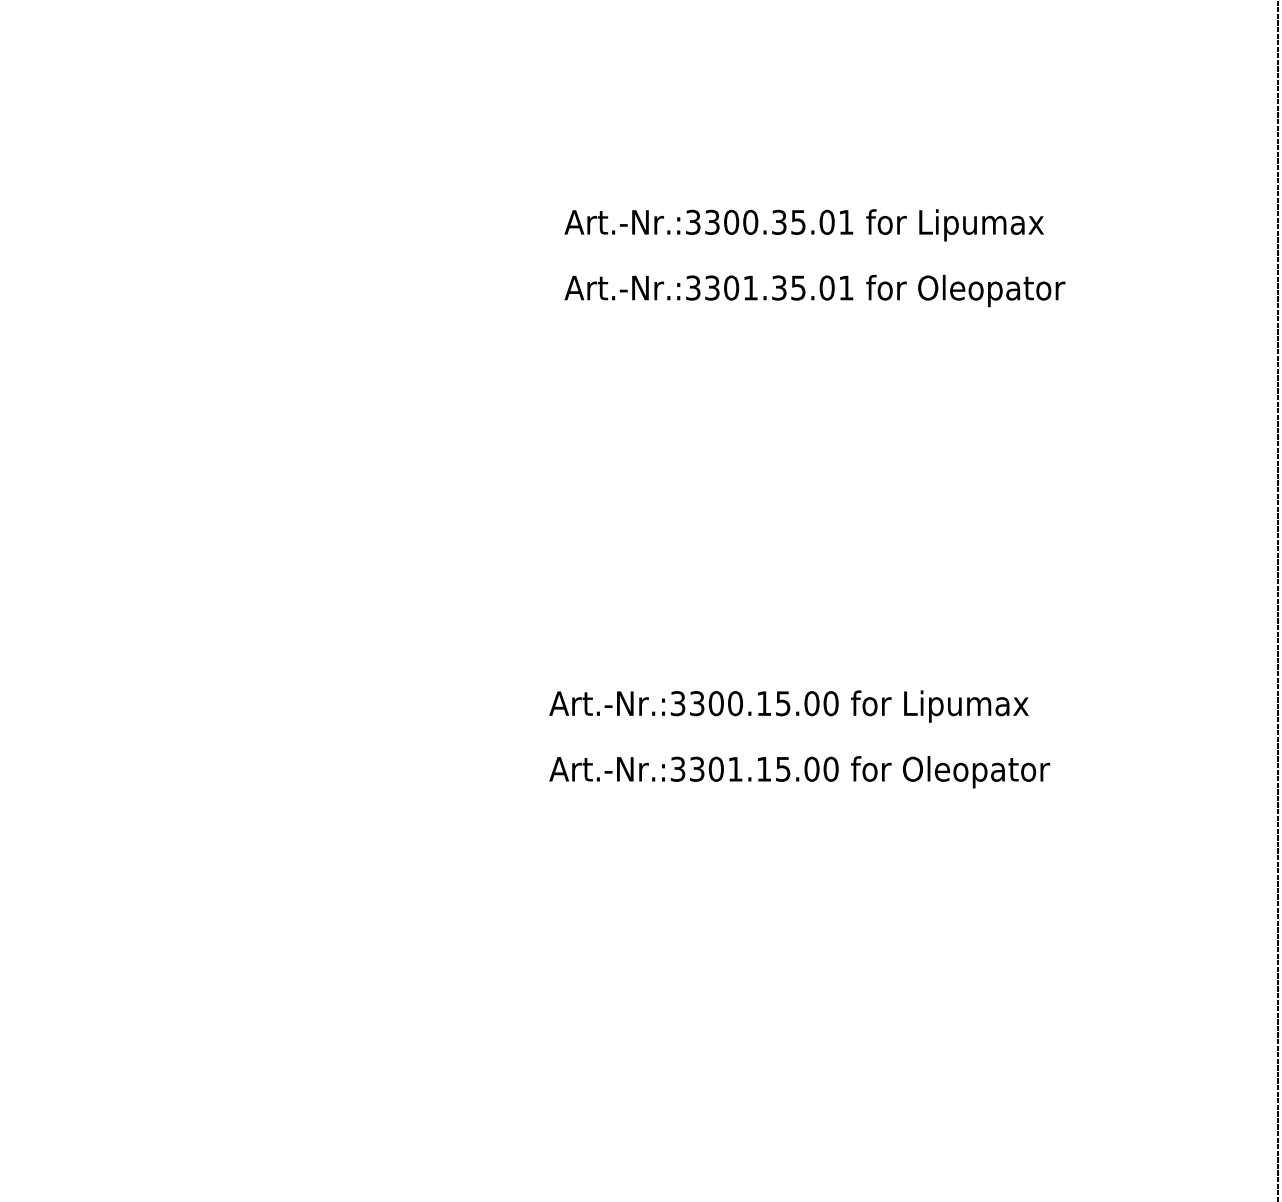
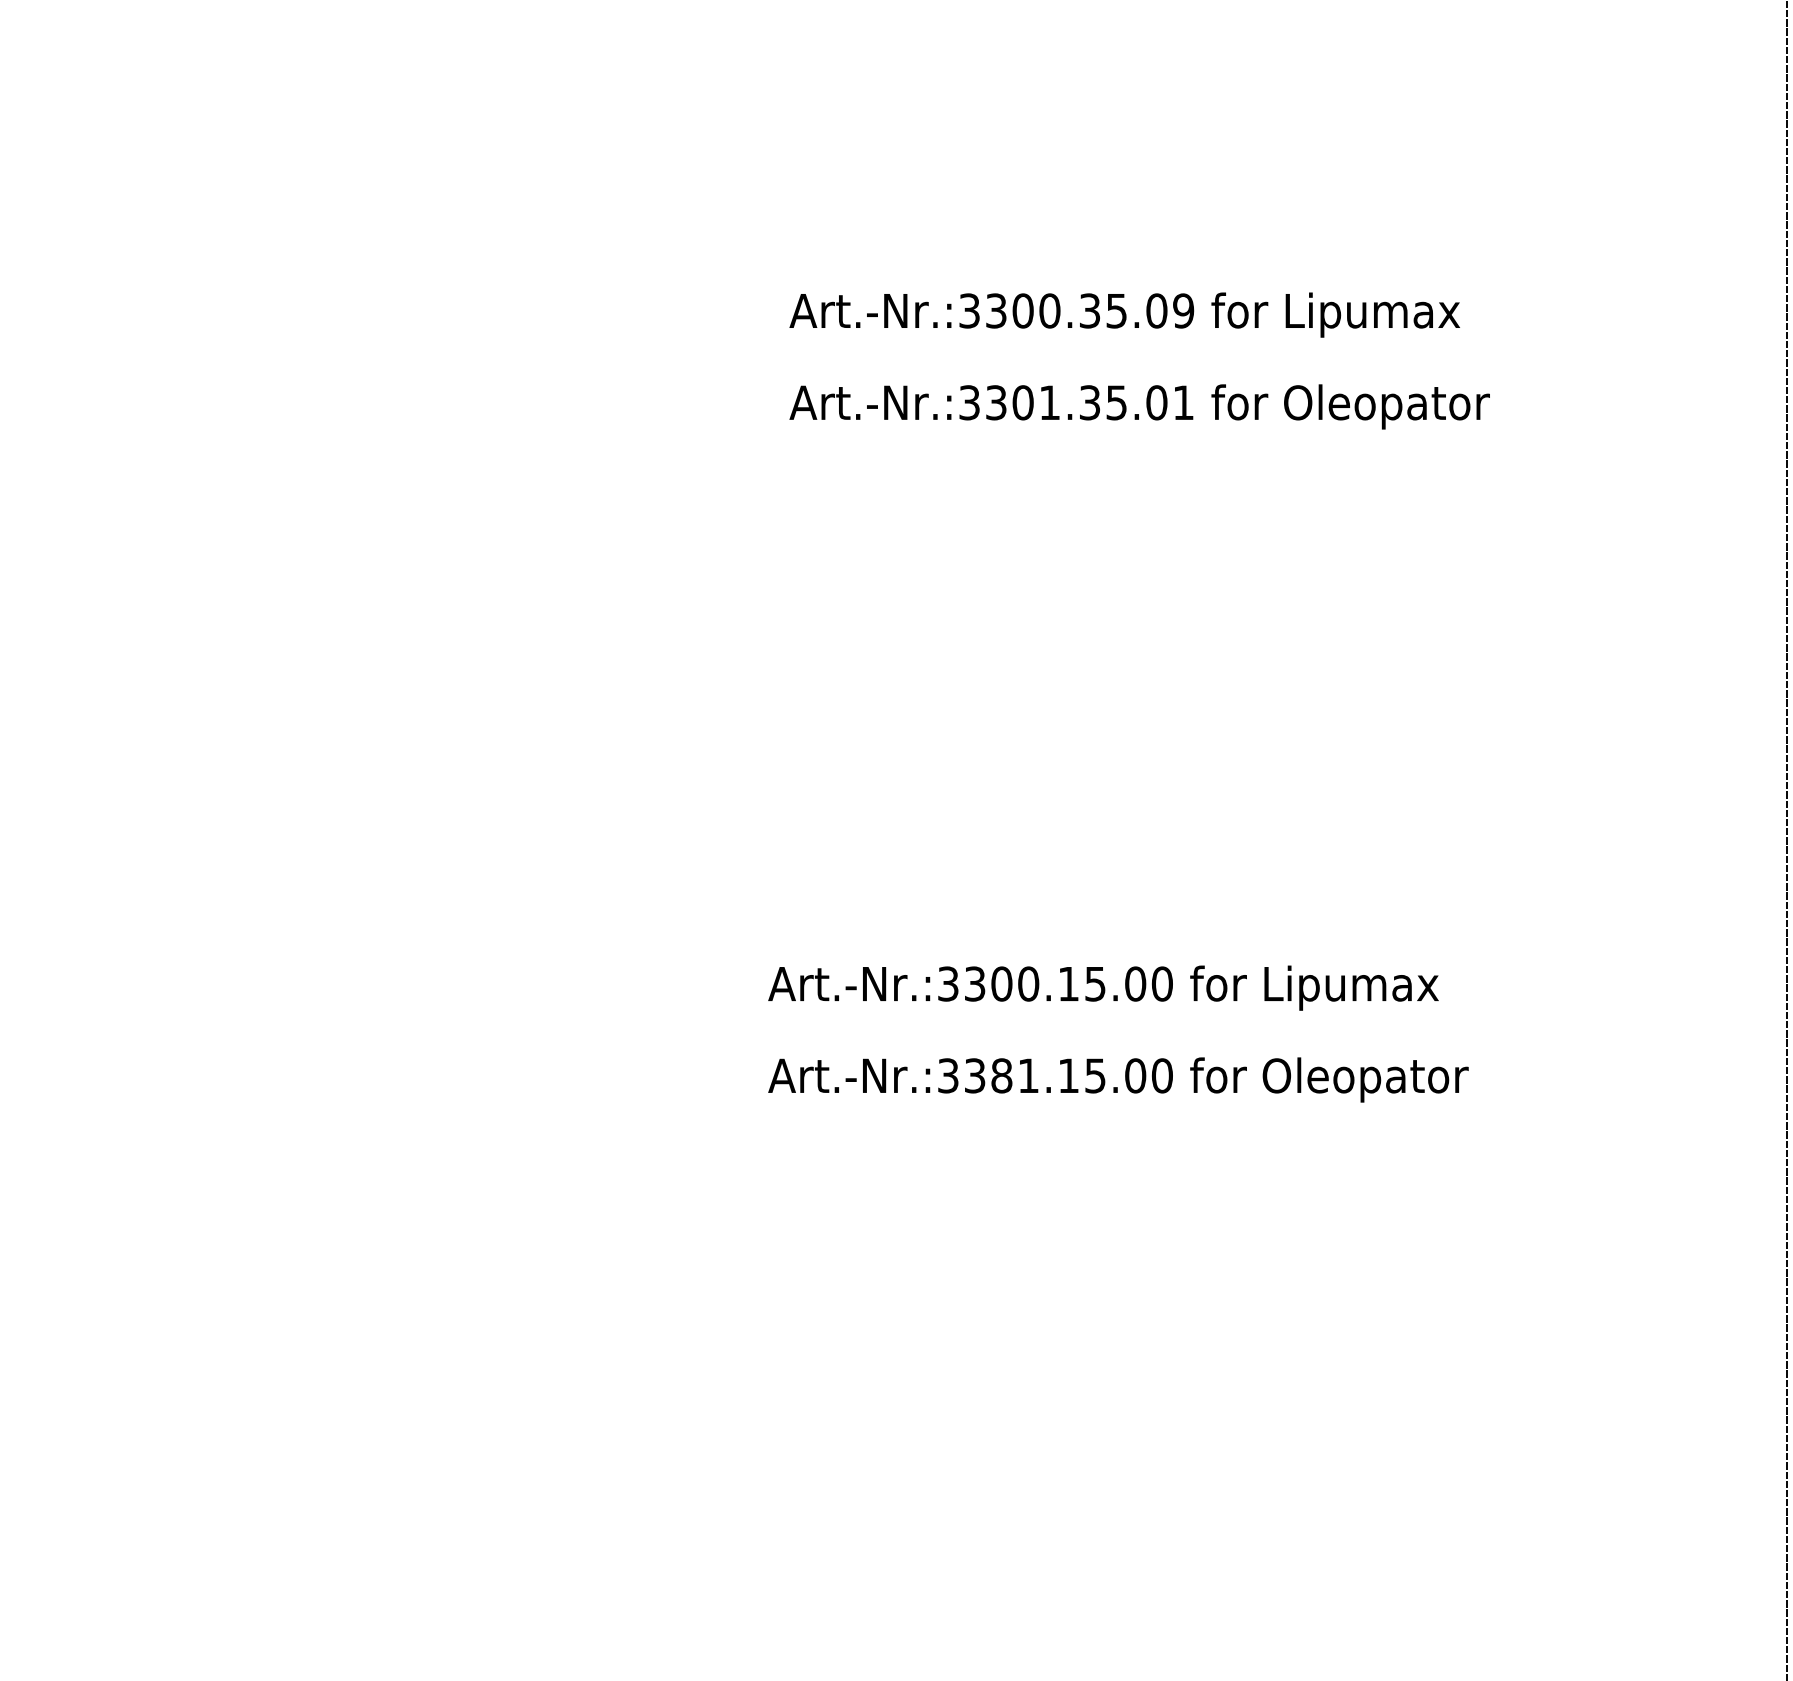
text: (845, 221) -> (1182, 309), Art.-Nr.:3300.35.01 -> Art.-Nr.:3300.35.09
text: (715, 769) -> (1000, 1076), Art.-Nr.:3301.15.00 -> Art.-Nr.:3381.15.00

